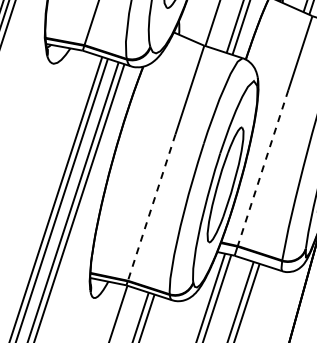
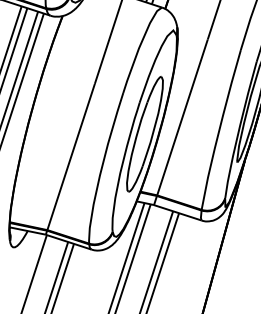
line: (263, 168) -> (182, 117), dashed -> solid
line: (151, 207) -> (70, 156), dashed -> solid

